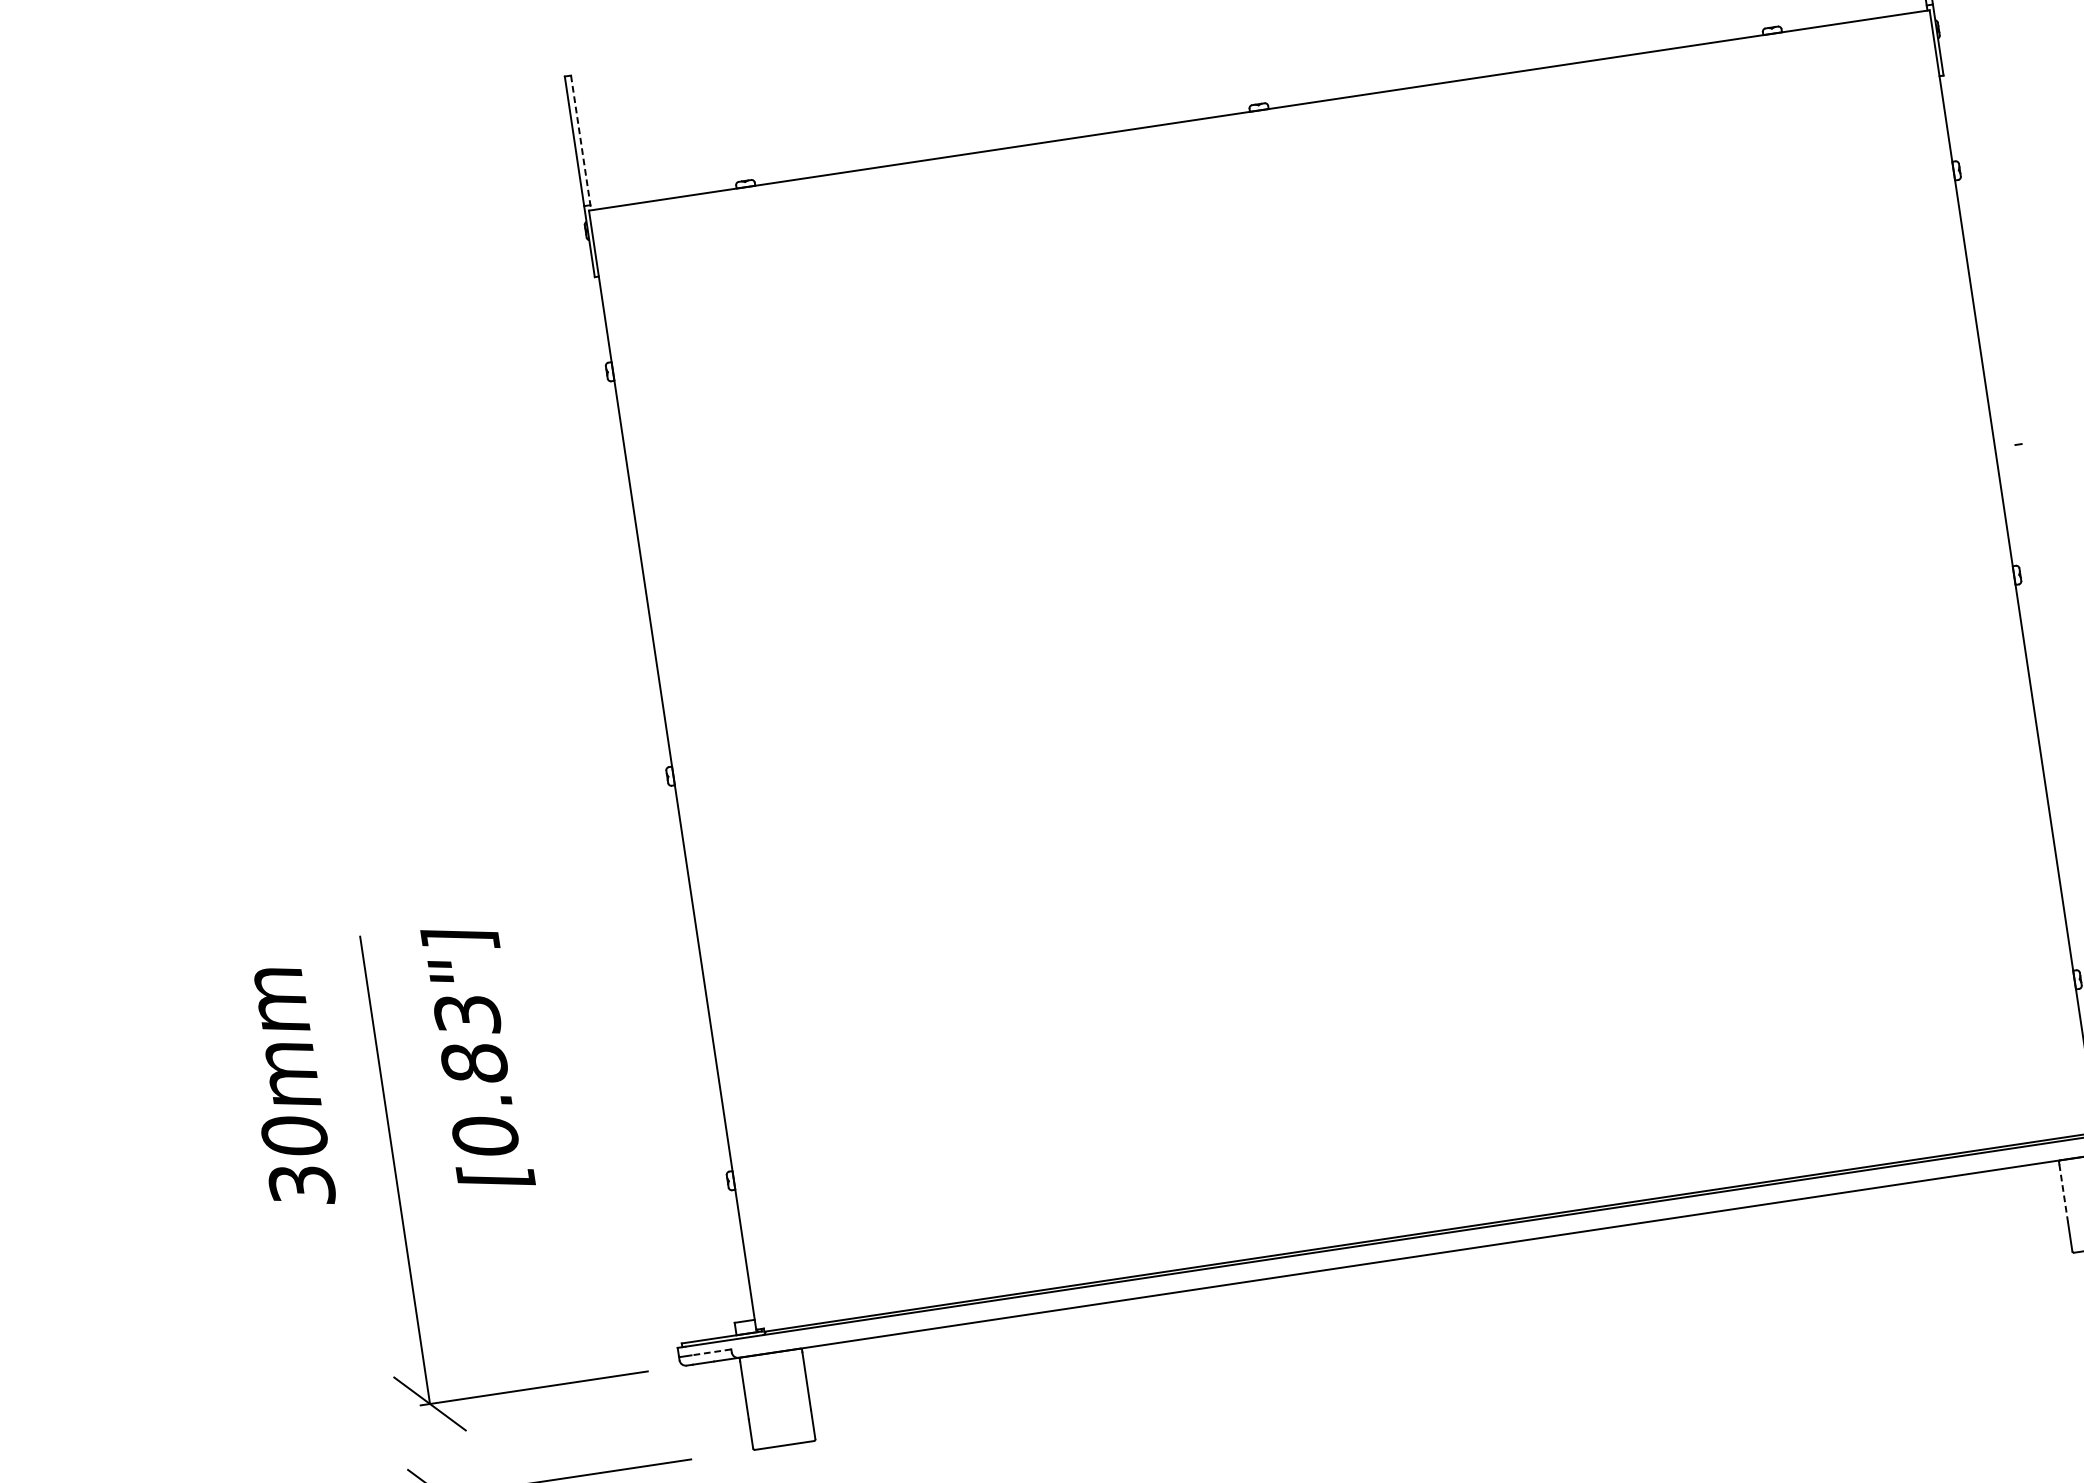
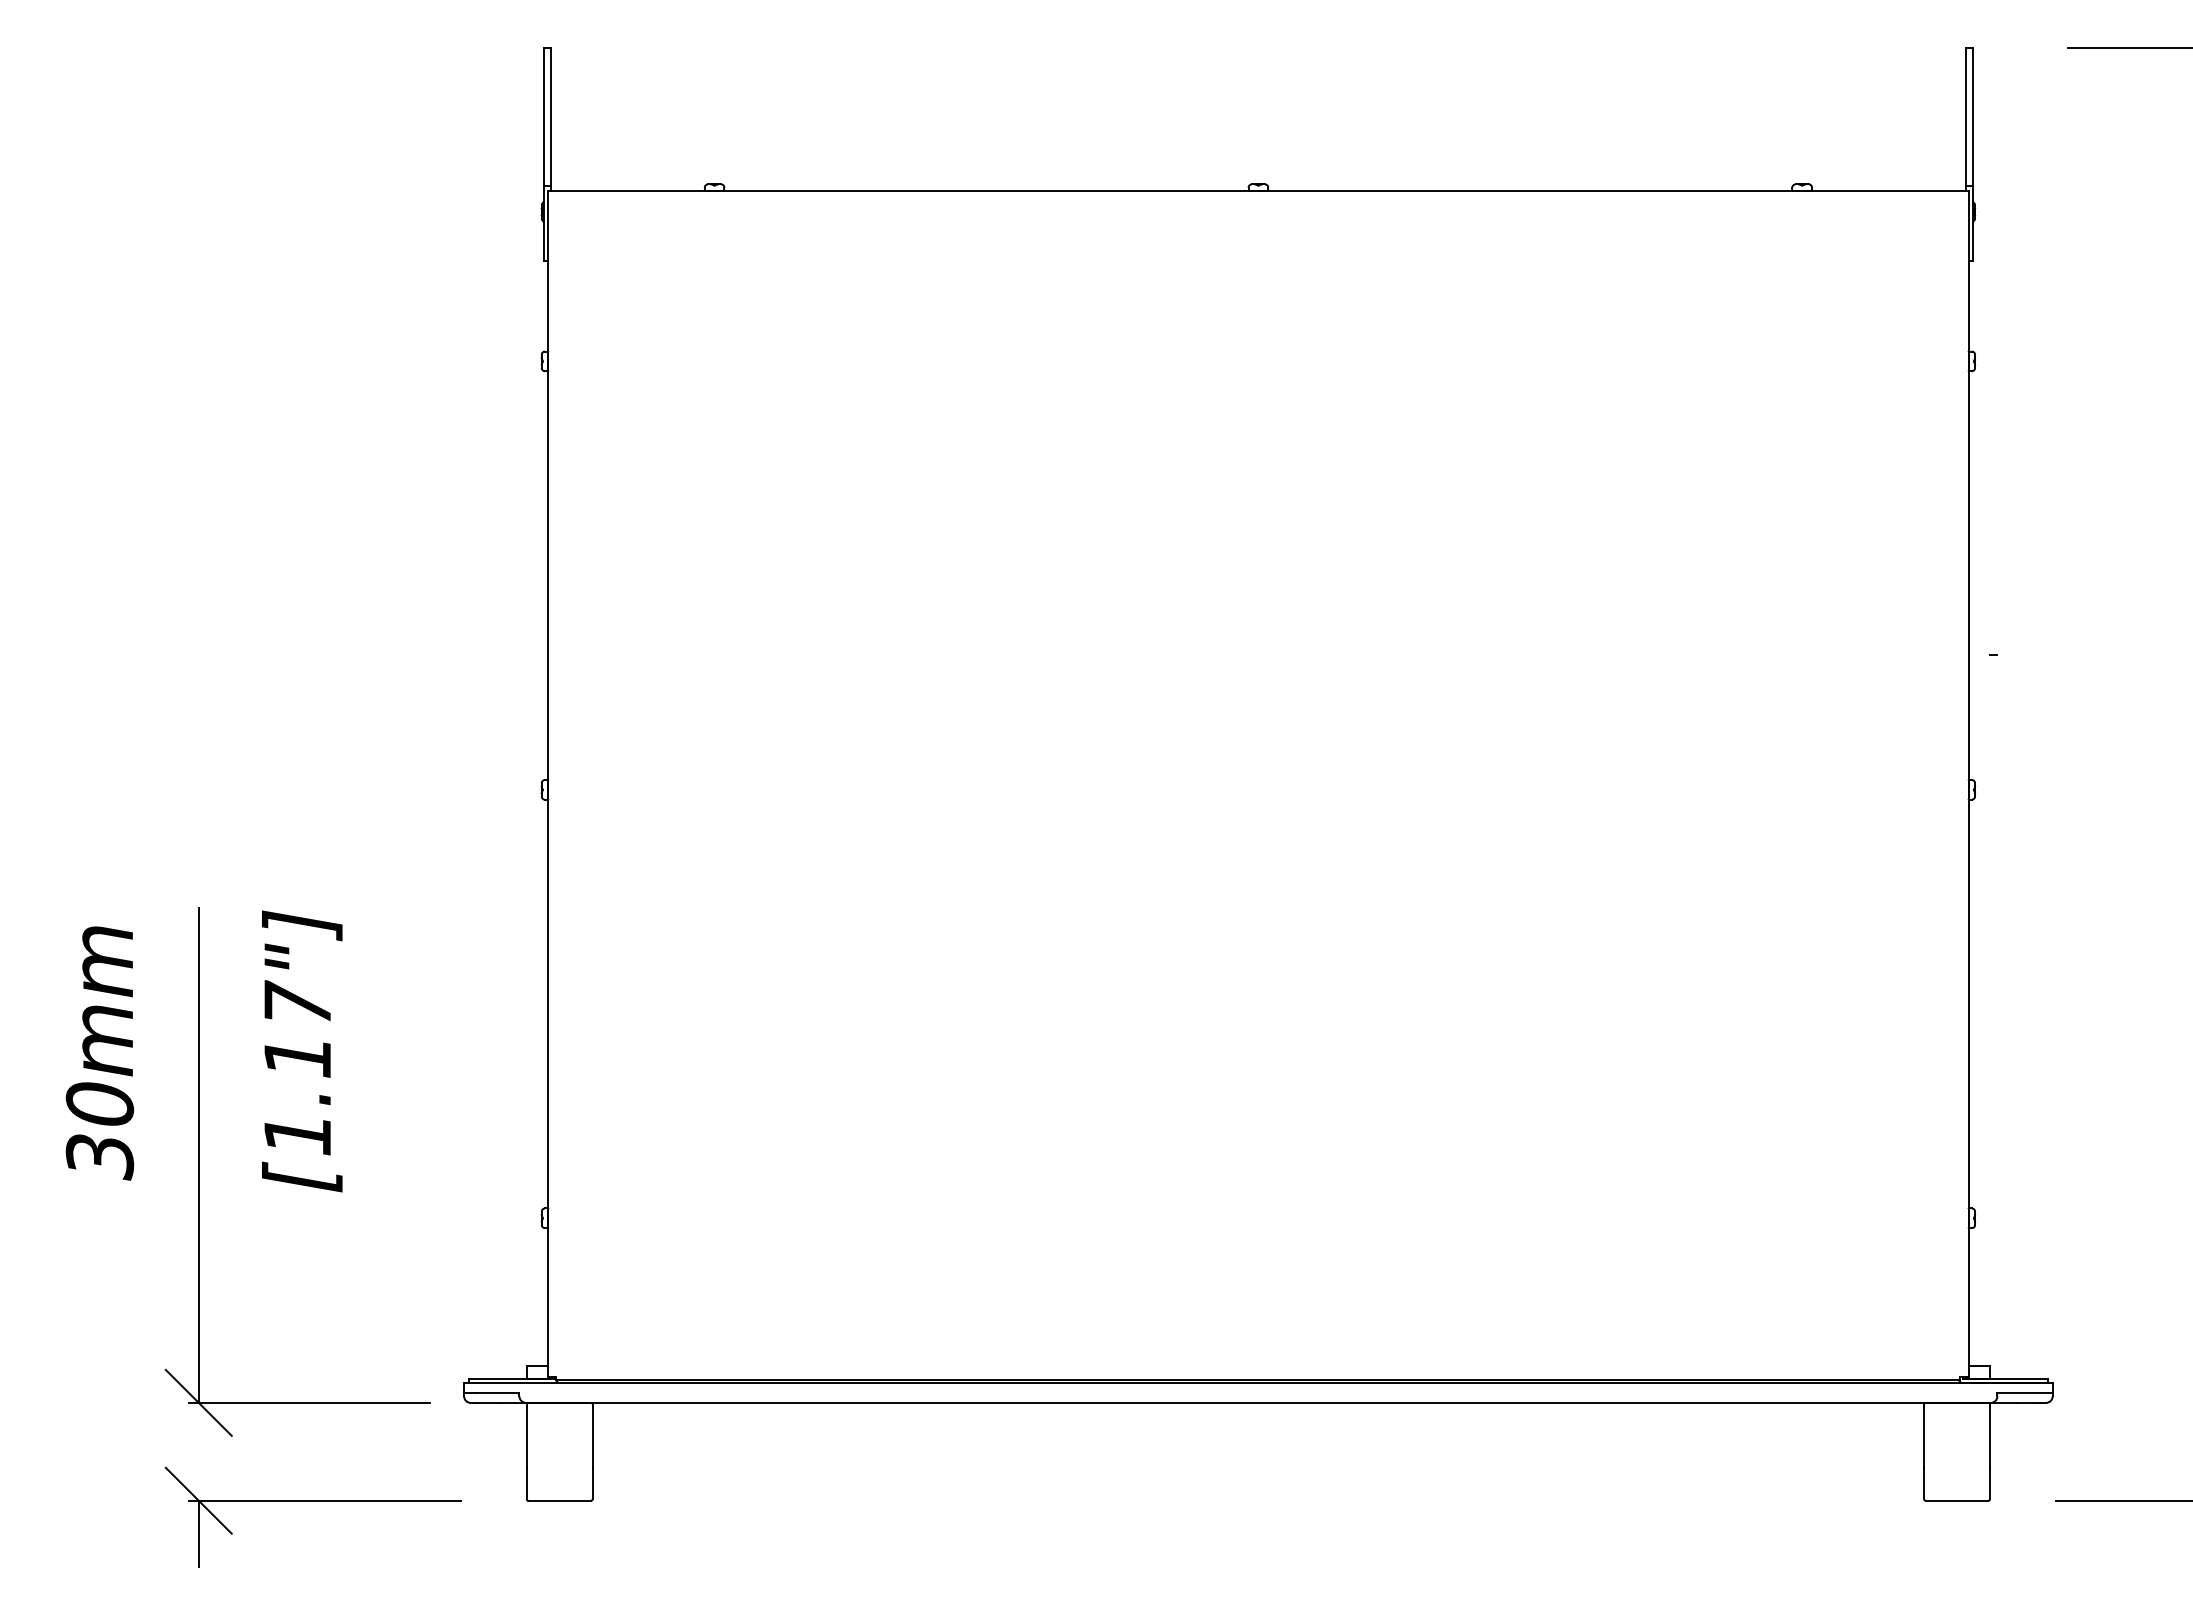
line: (581, 143) -> (550, 120), dashed -> solid
text: (475, 1073) -> (297, 1067), [0.83"] -> [1.17"]
line: (2063, 1193) -> (1924, 1437), dashed -> solid
line: (710, 1352) -> (497, 1393), dashed -> solid

